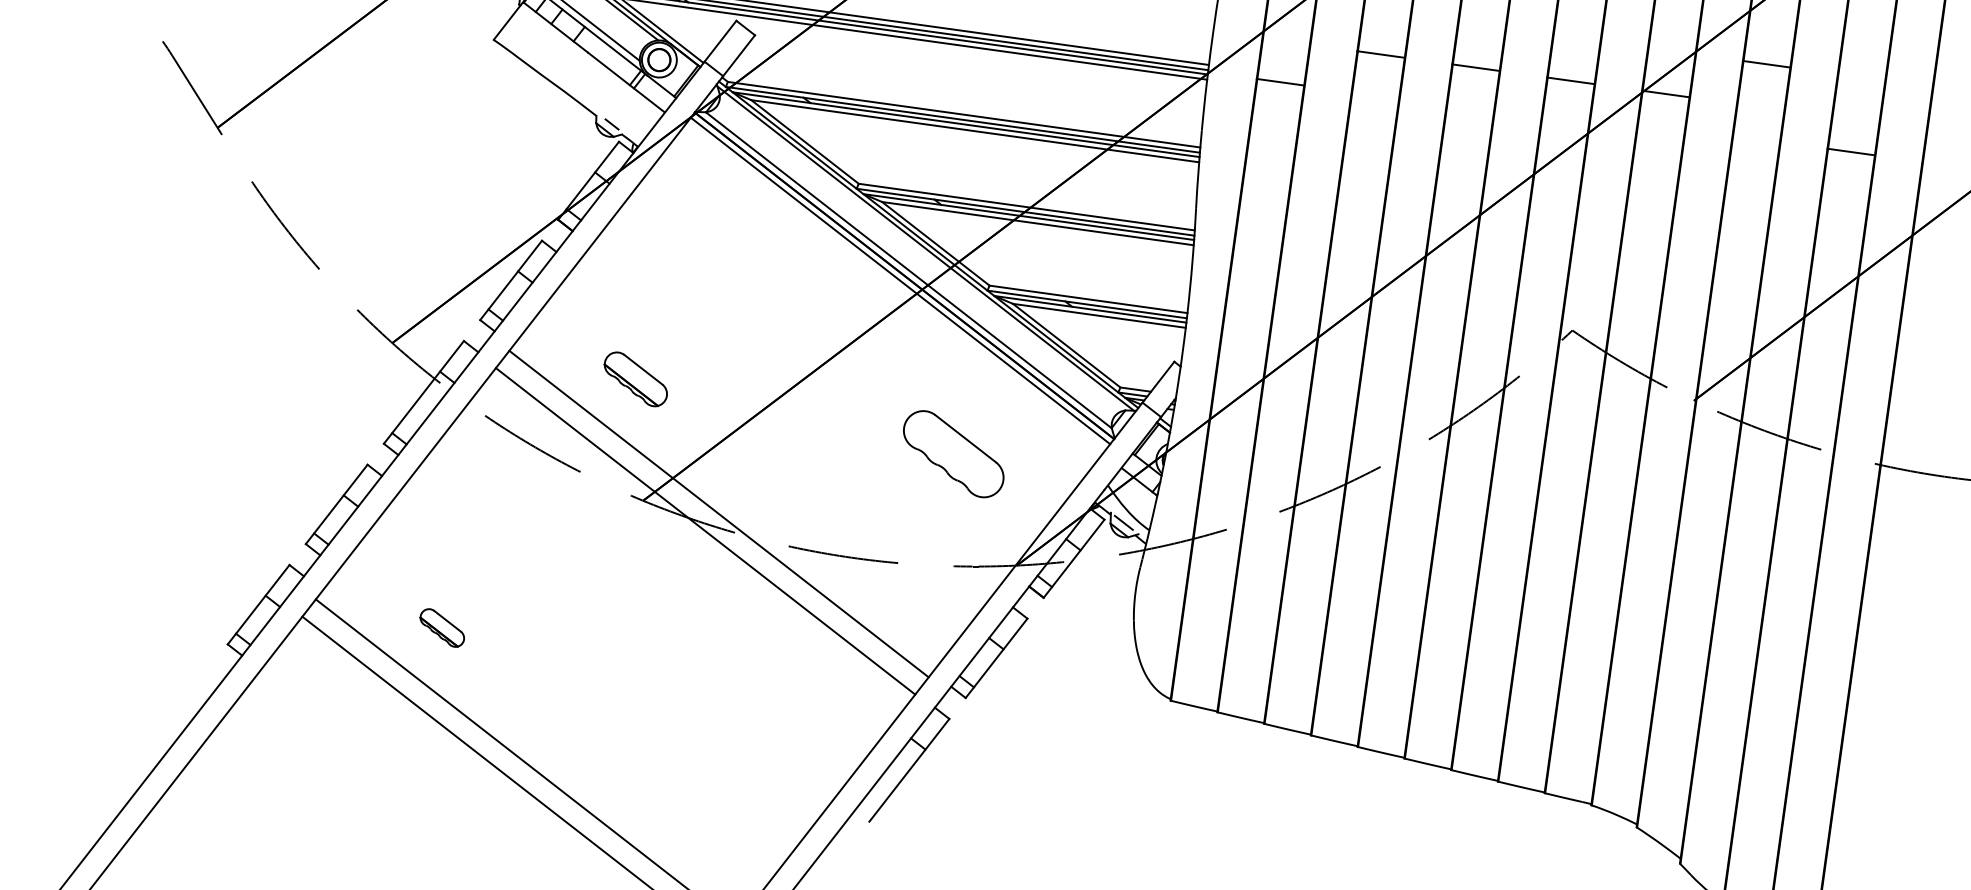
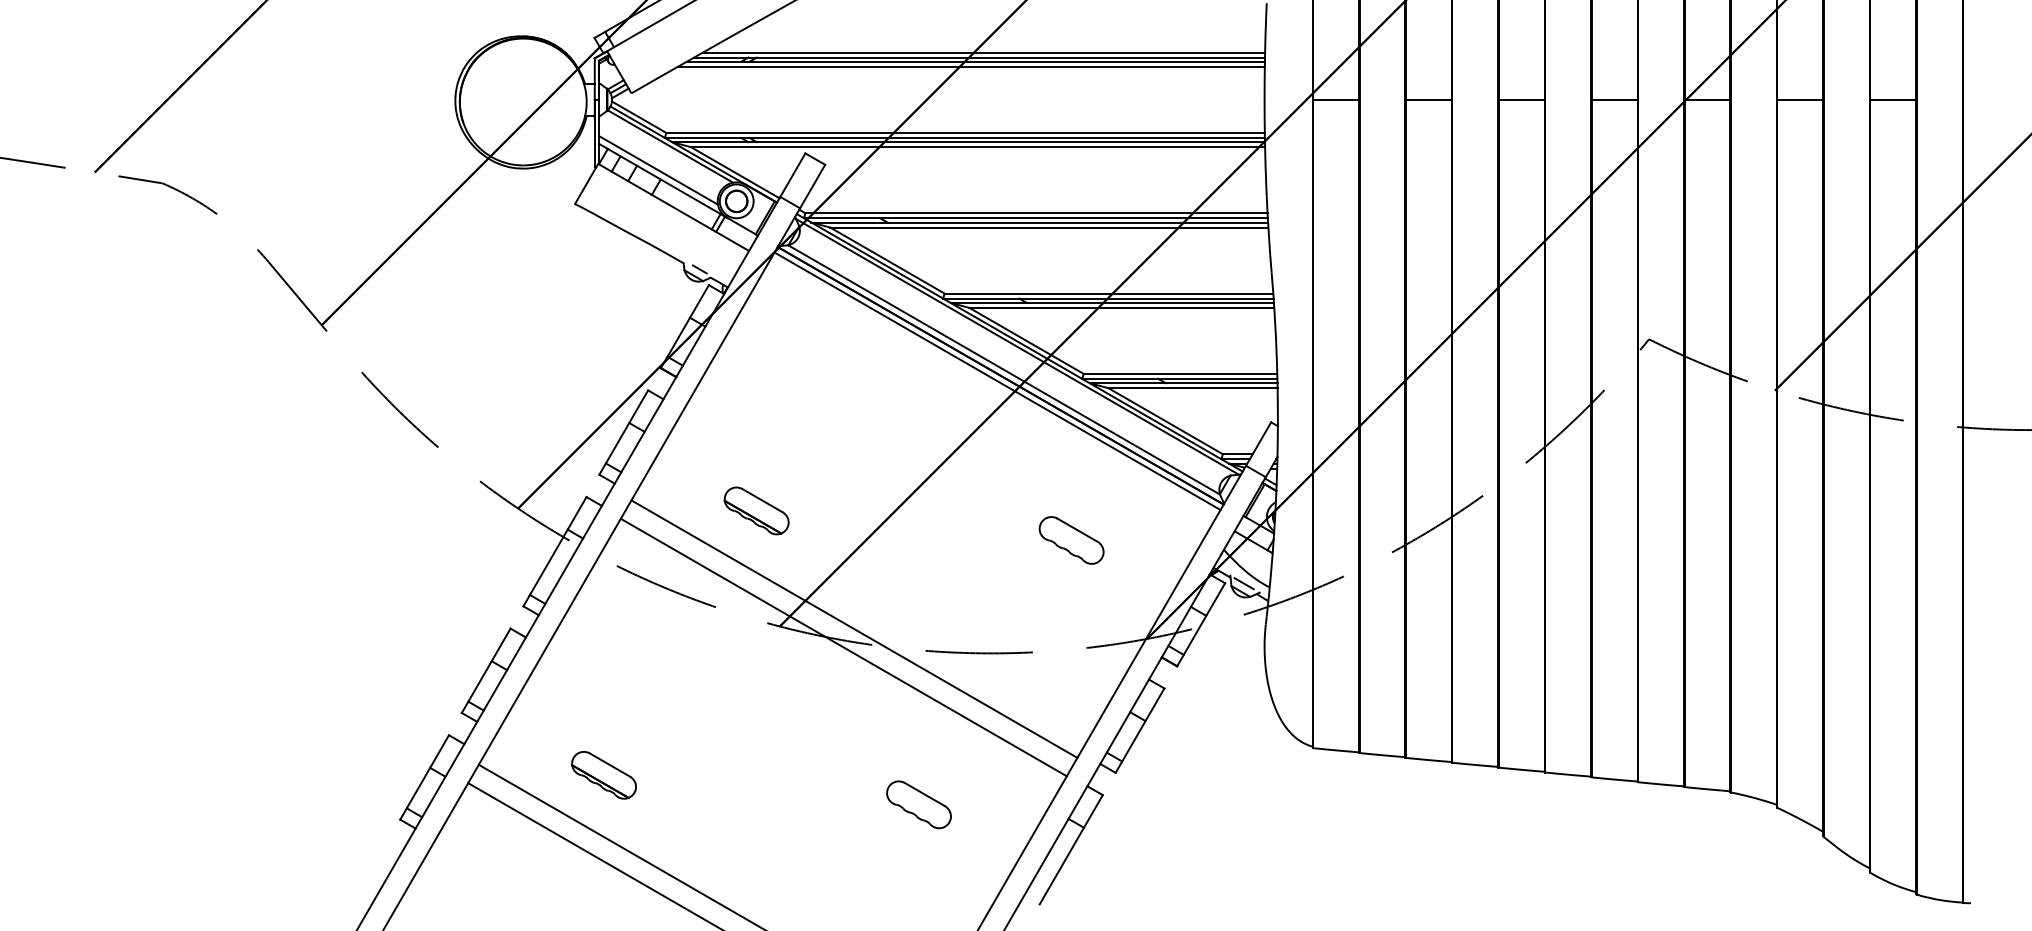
line: (1766, 63) -> (1799, 99), moved
line: (1280, 81) -> (1335, 99), moved
line: (1850, 151) -> (1892, 99), moved
part: (953, 454) -> (1071, 540), size x0.62
part: (441, 628) -> (603, 775), size x1.43
part: (759, 702) -> (918, 804), added

